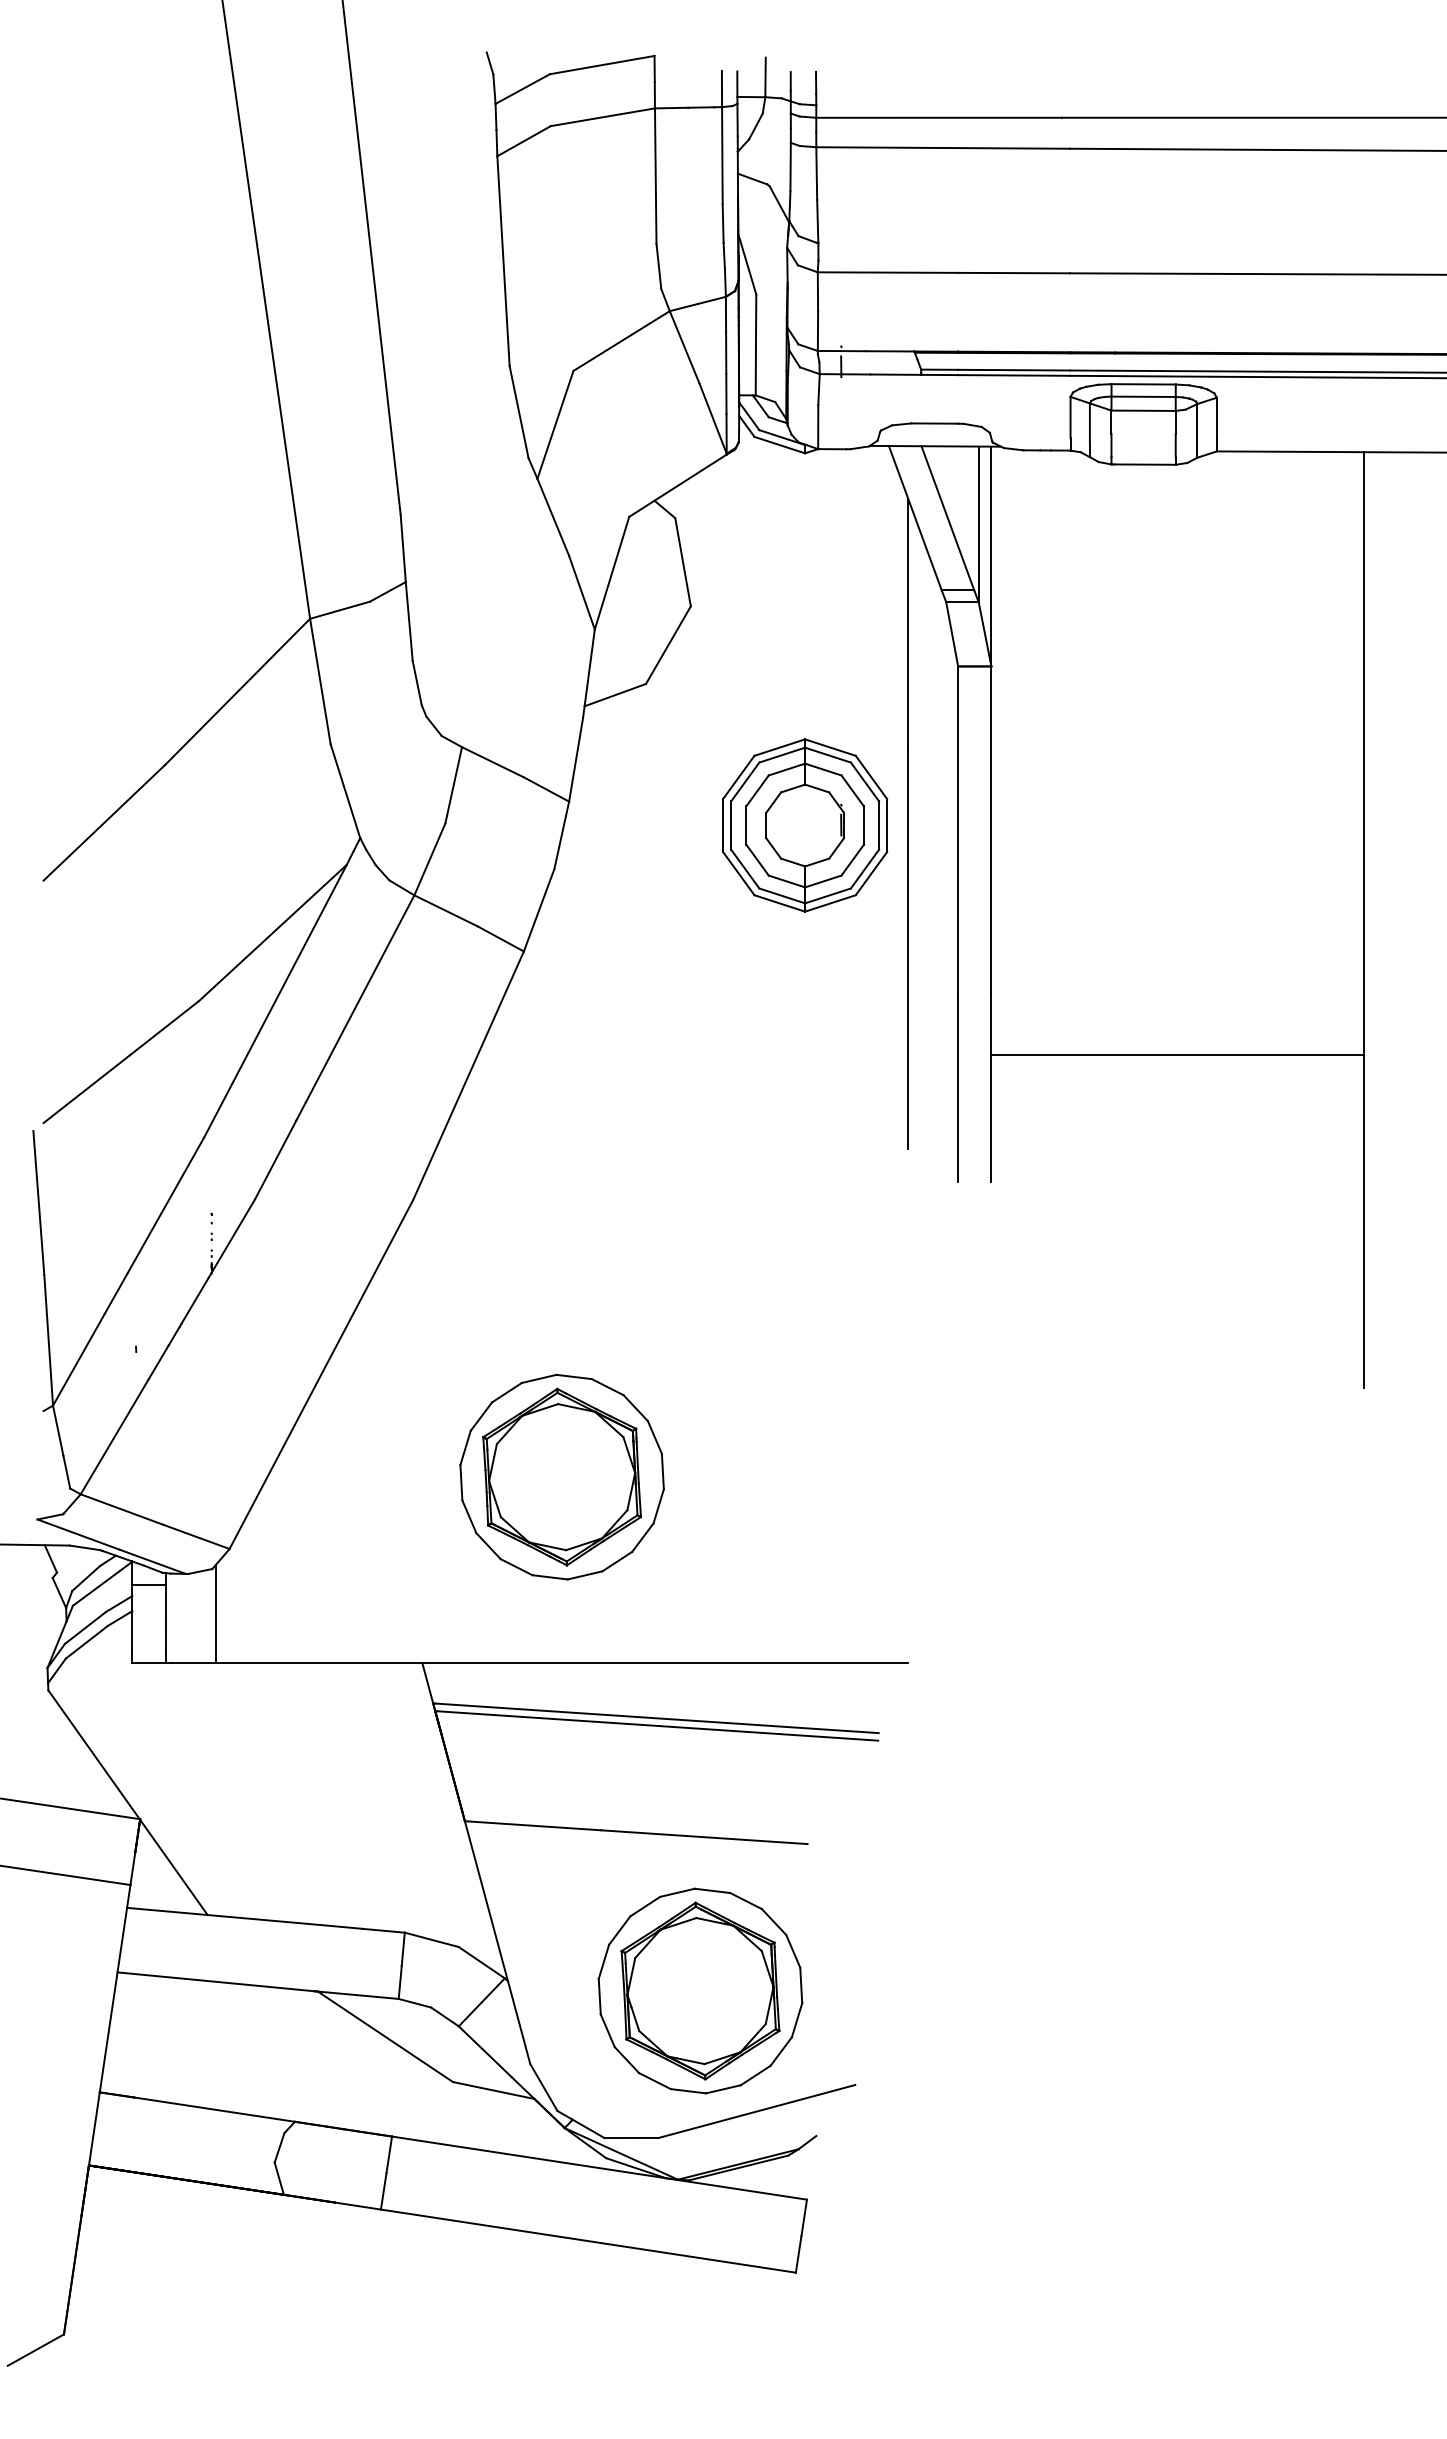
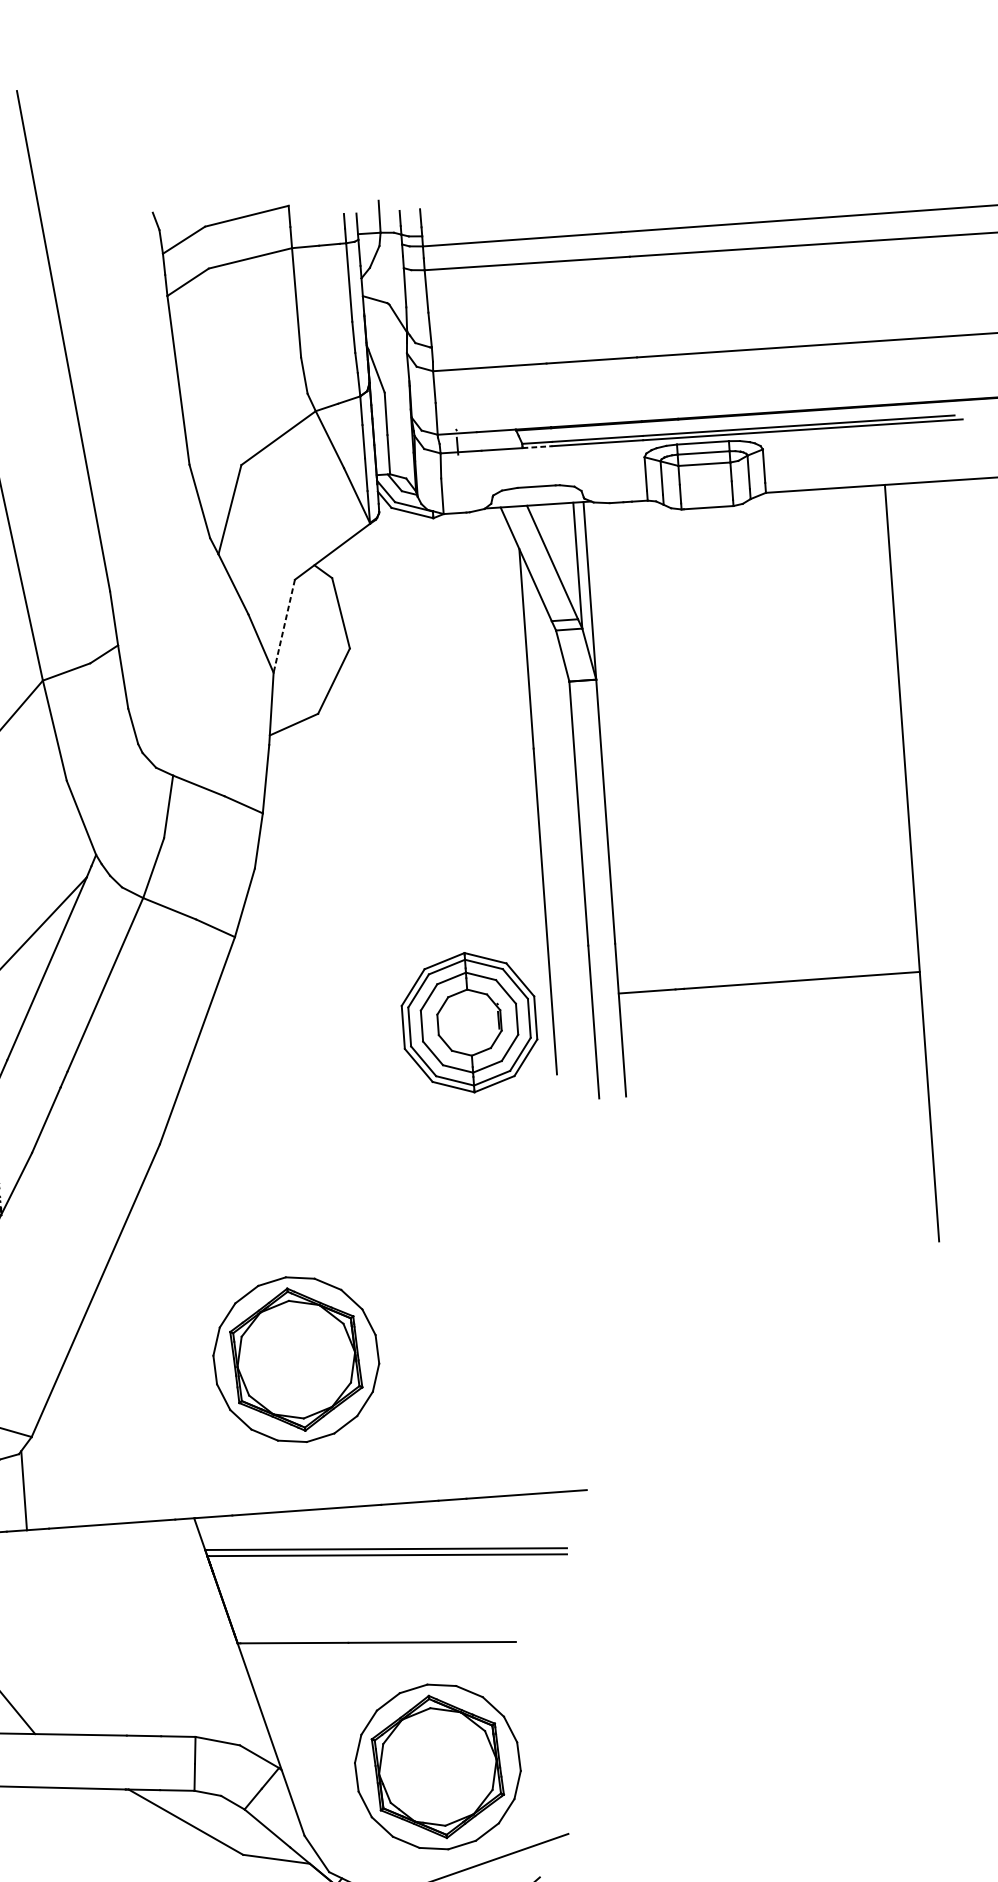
line: (940, 375) -> (538, 447), solid -> dashed
line: (612, 573) -> (284, 626), solid -> dashed
part: (804, 825) -> (469, 1022), moved

